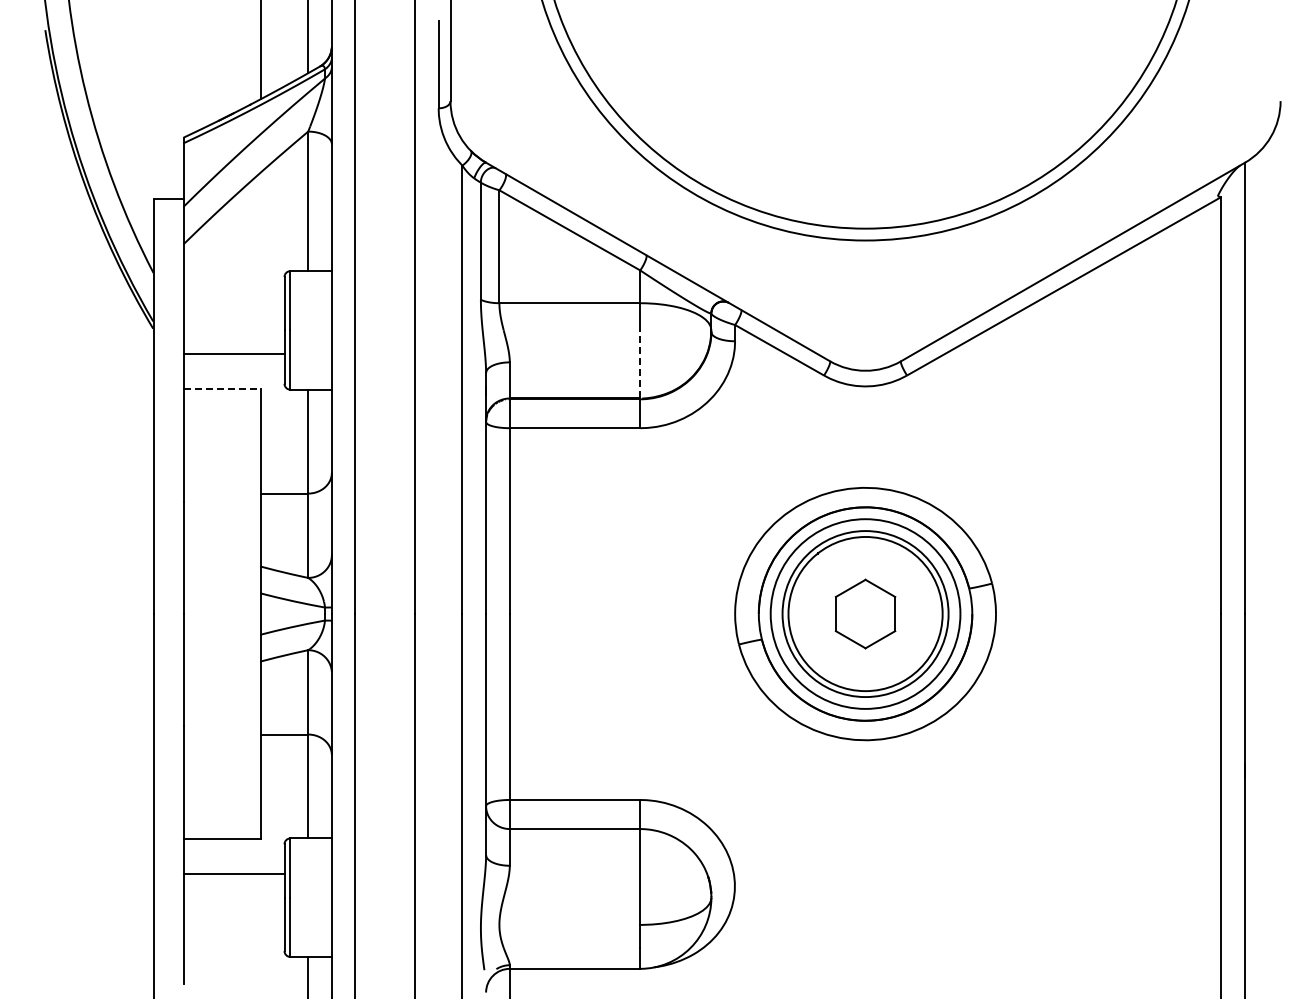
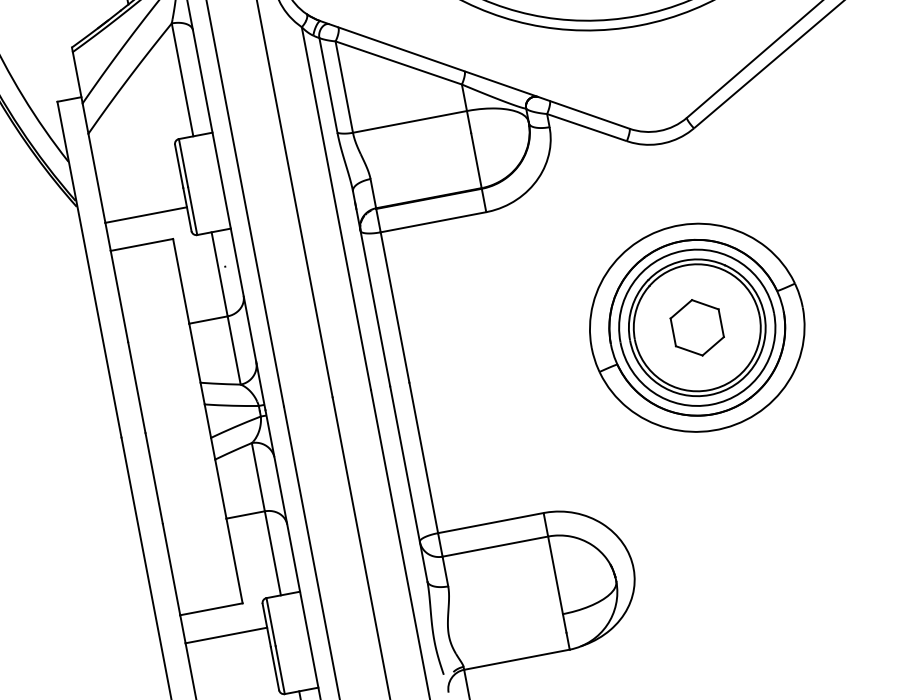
line: (640, 363) -> (476, 159), dashed -> solid
line: (222, 388) -> (142, 244), dashed -> solid

